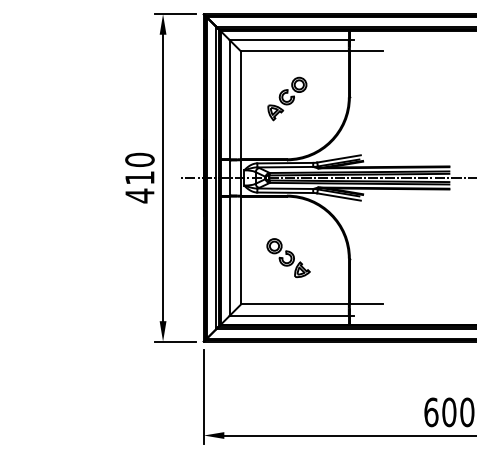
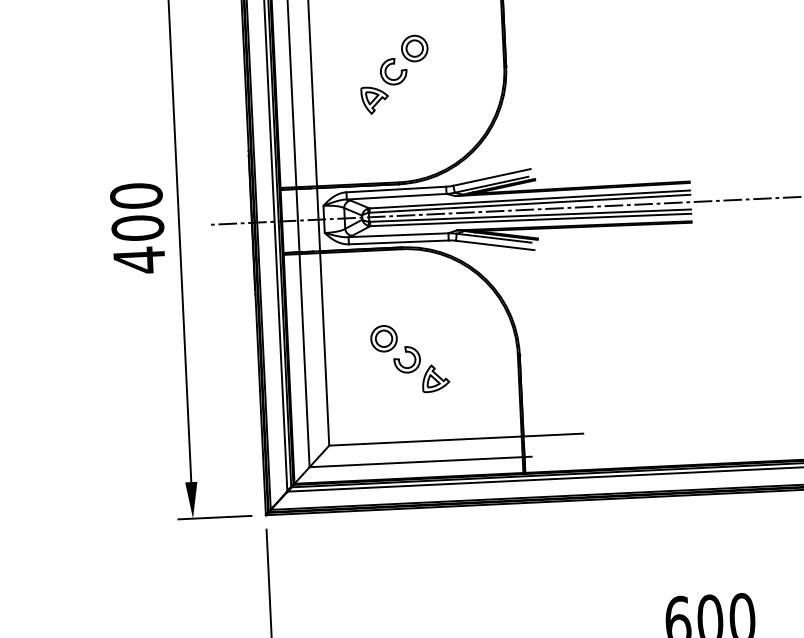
text: (139, 177) -> (137, 227), 410 -> 400

